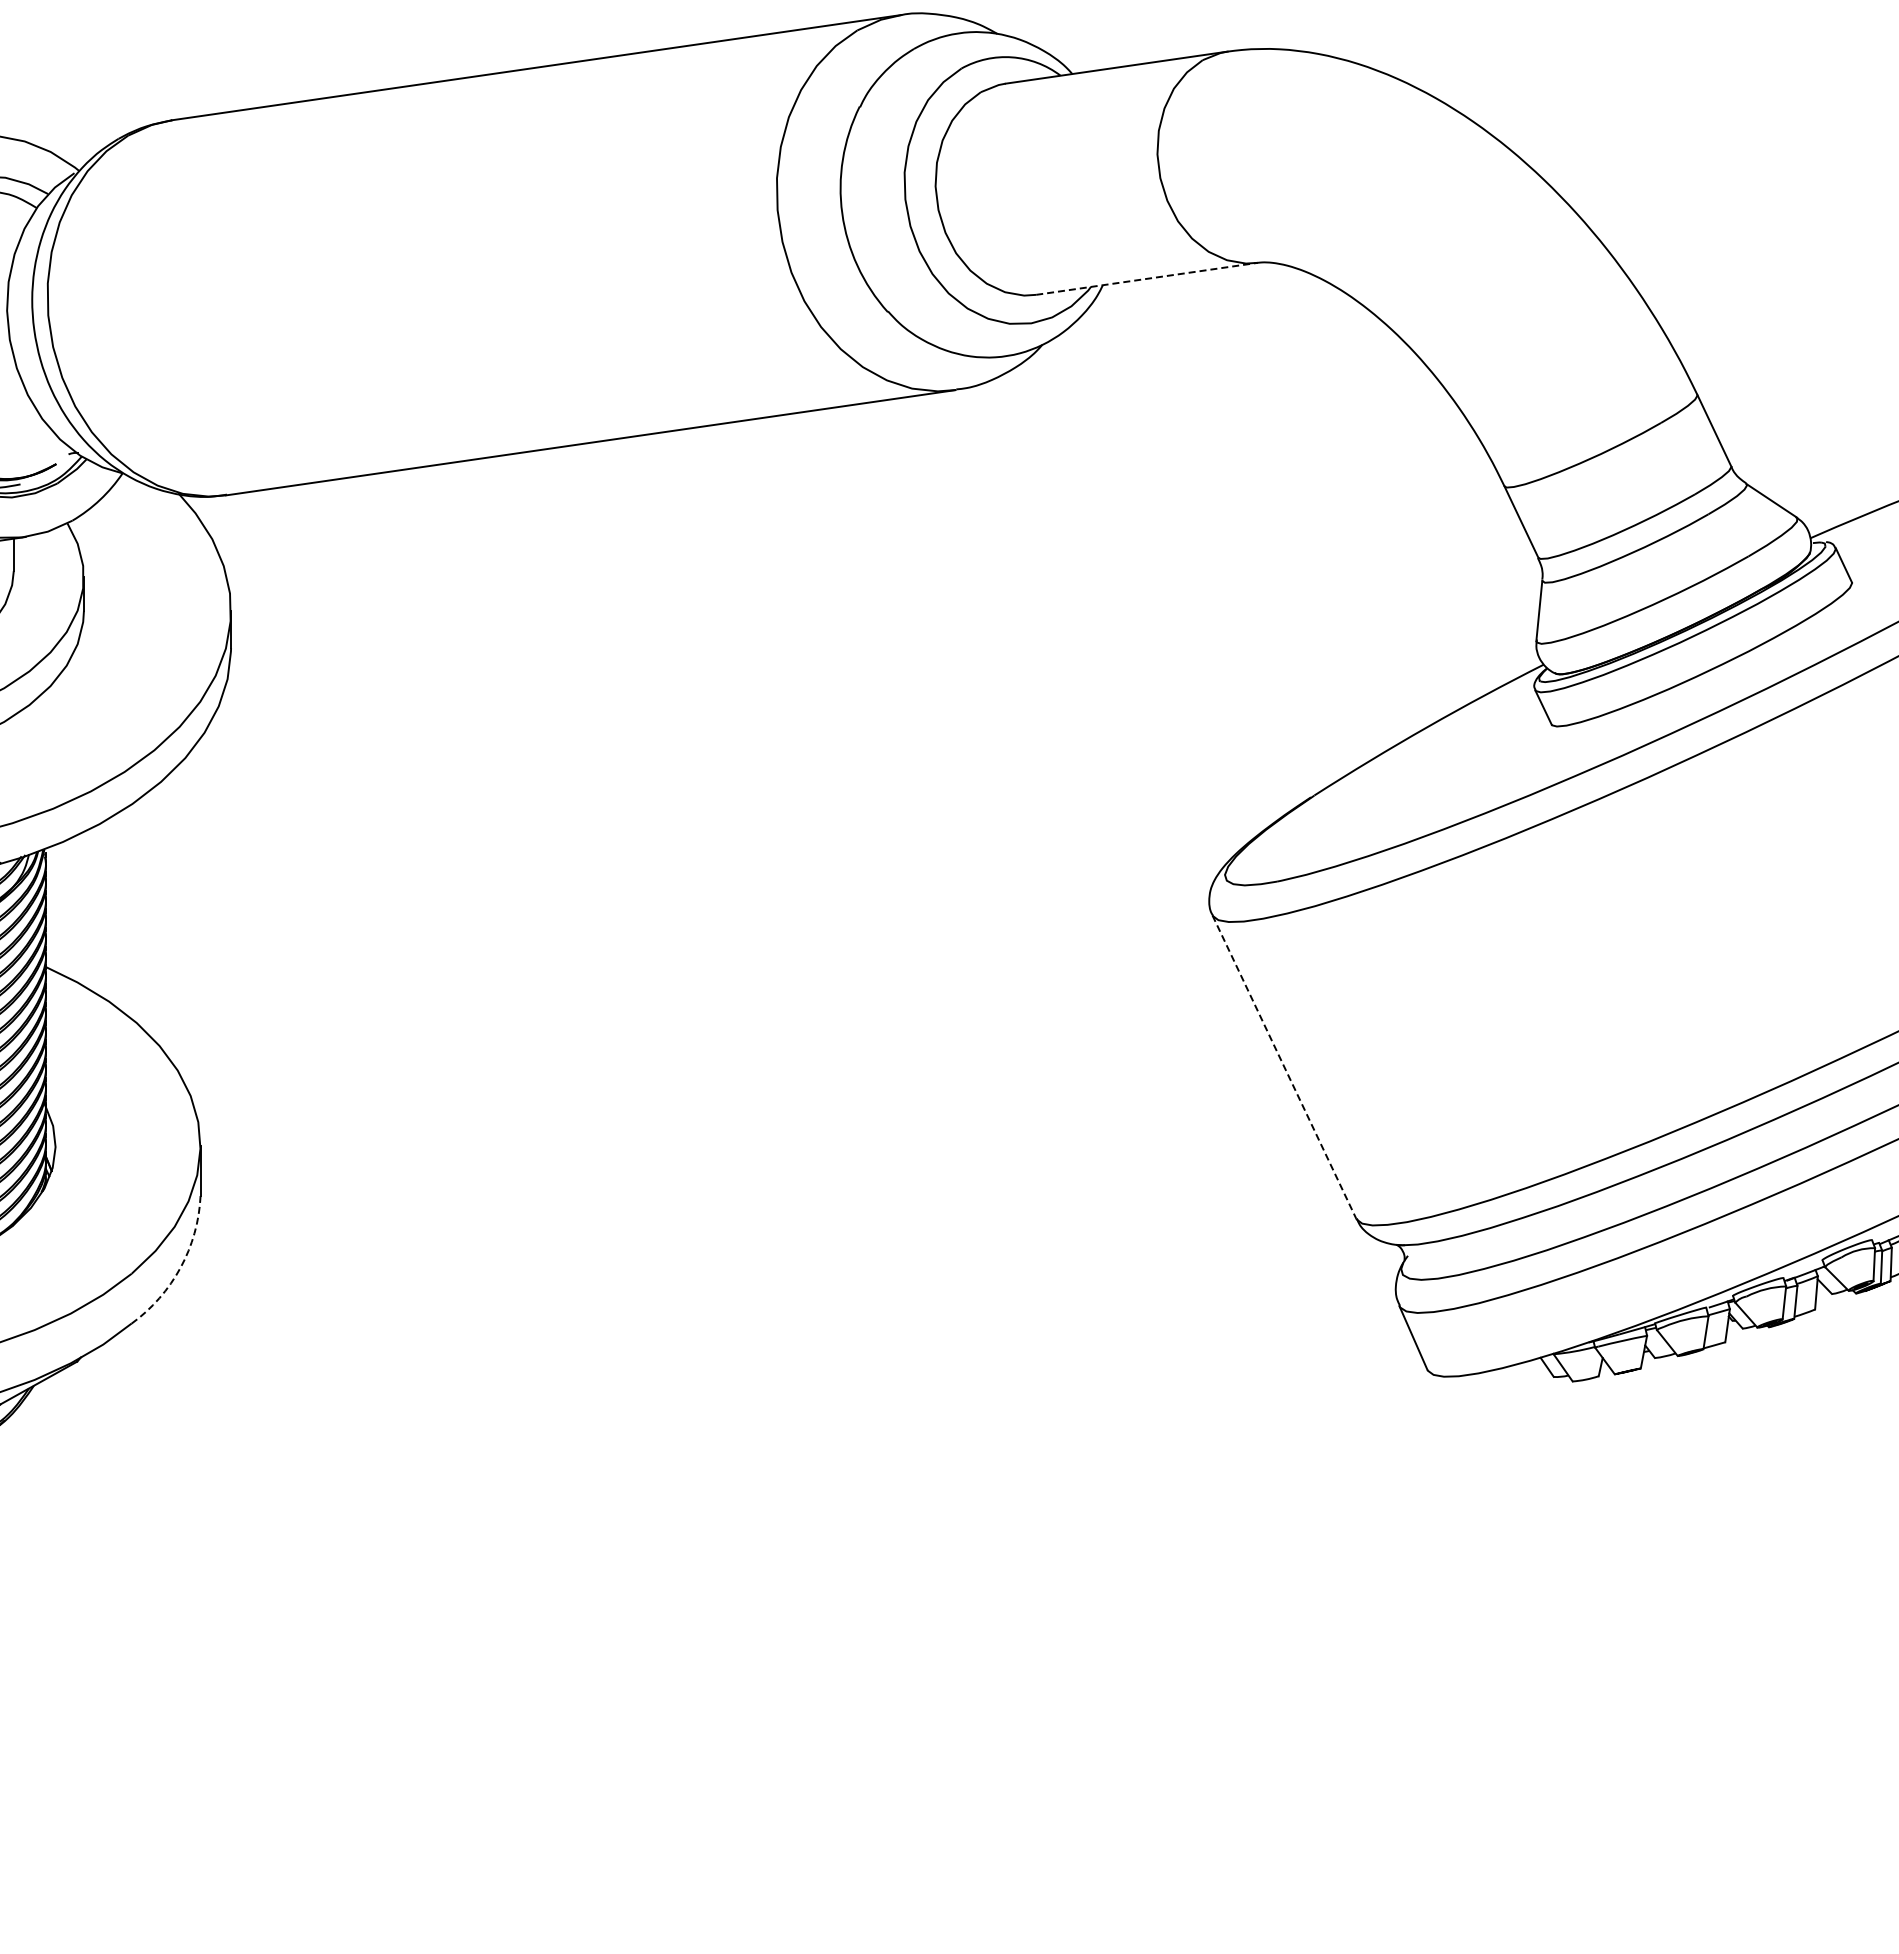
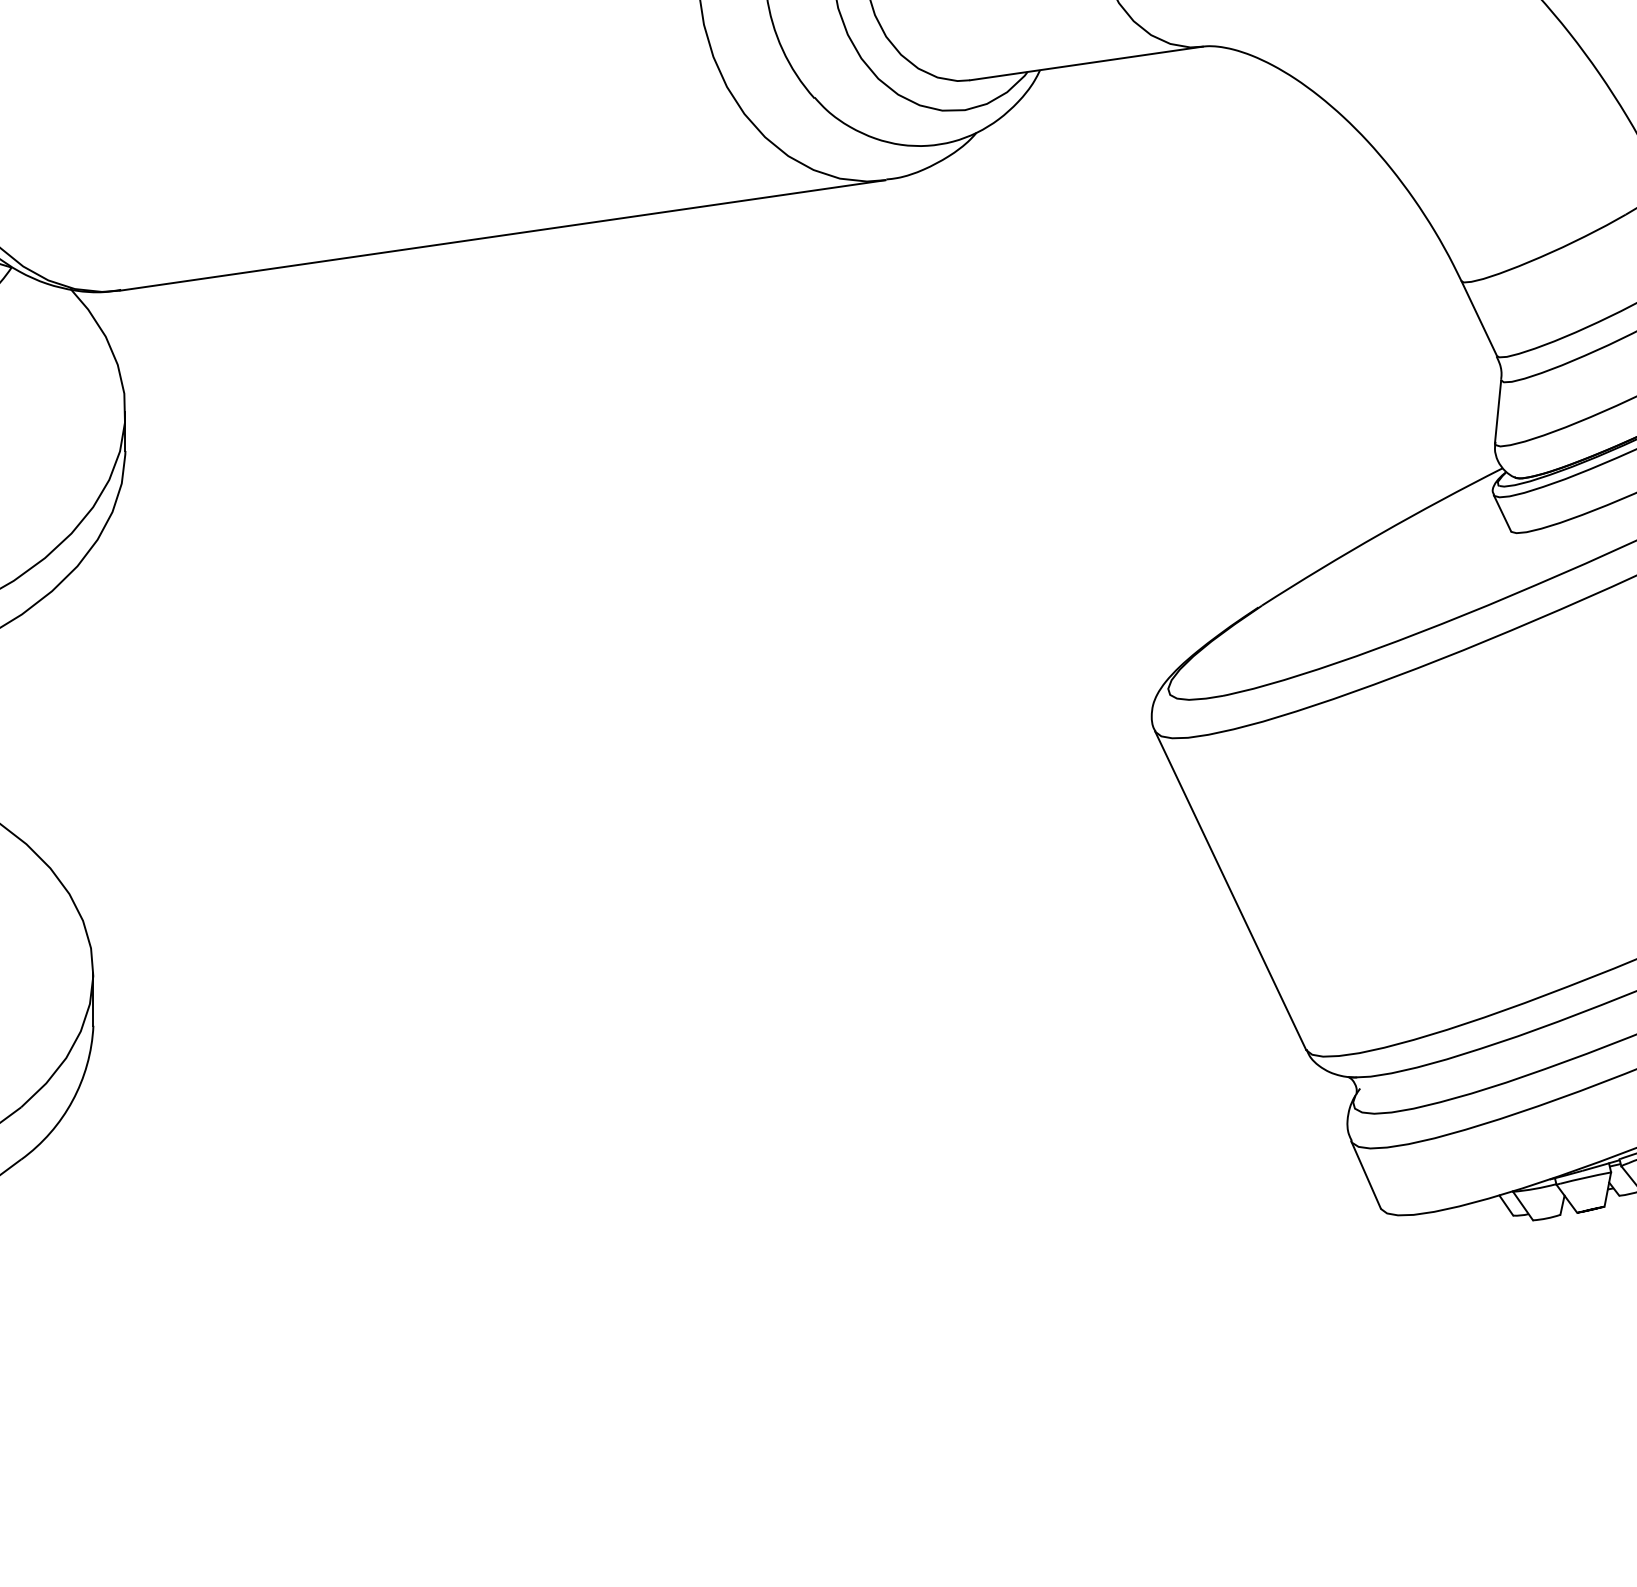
line: (1147, 278) -> (1086, 63), dashed -> solid
line: (1284, 1067) -> (1230, 890), dashed -> solid
arc: (180, 1267) -> (72, 1100), dashed -> solid

